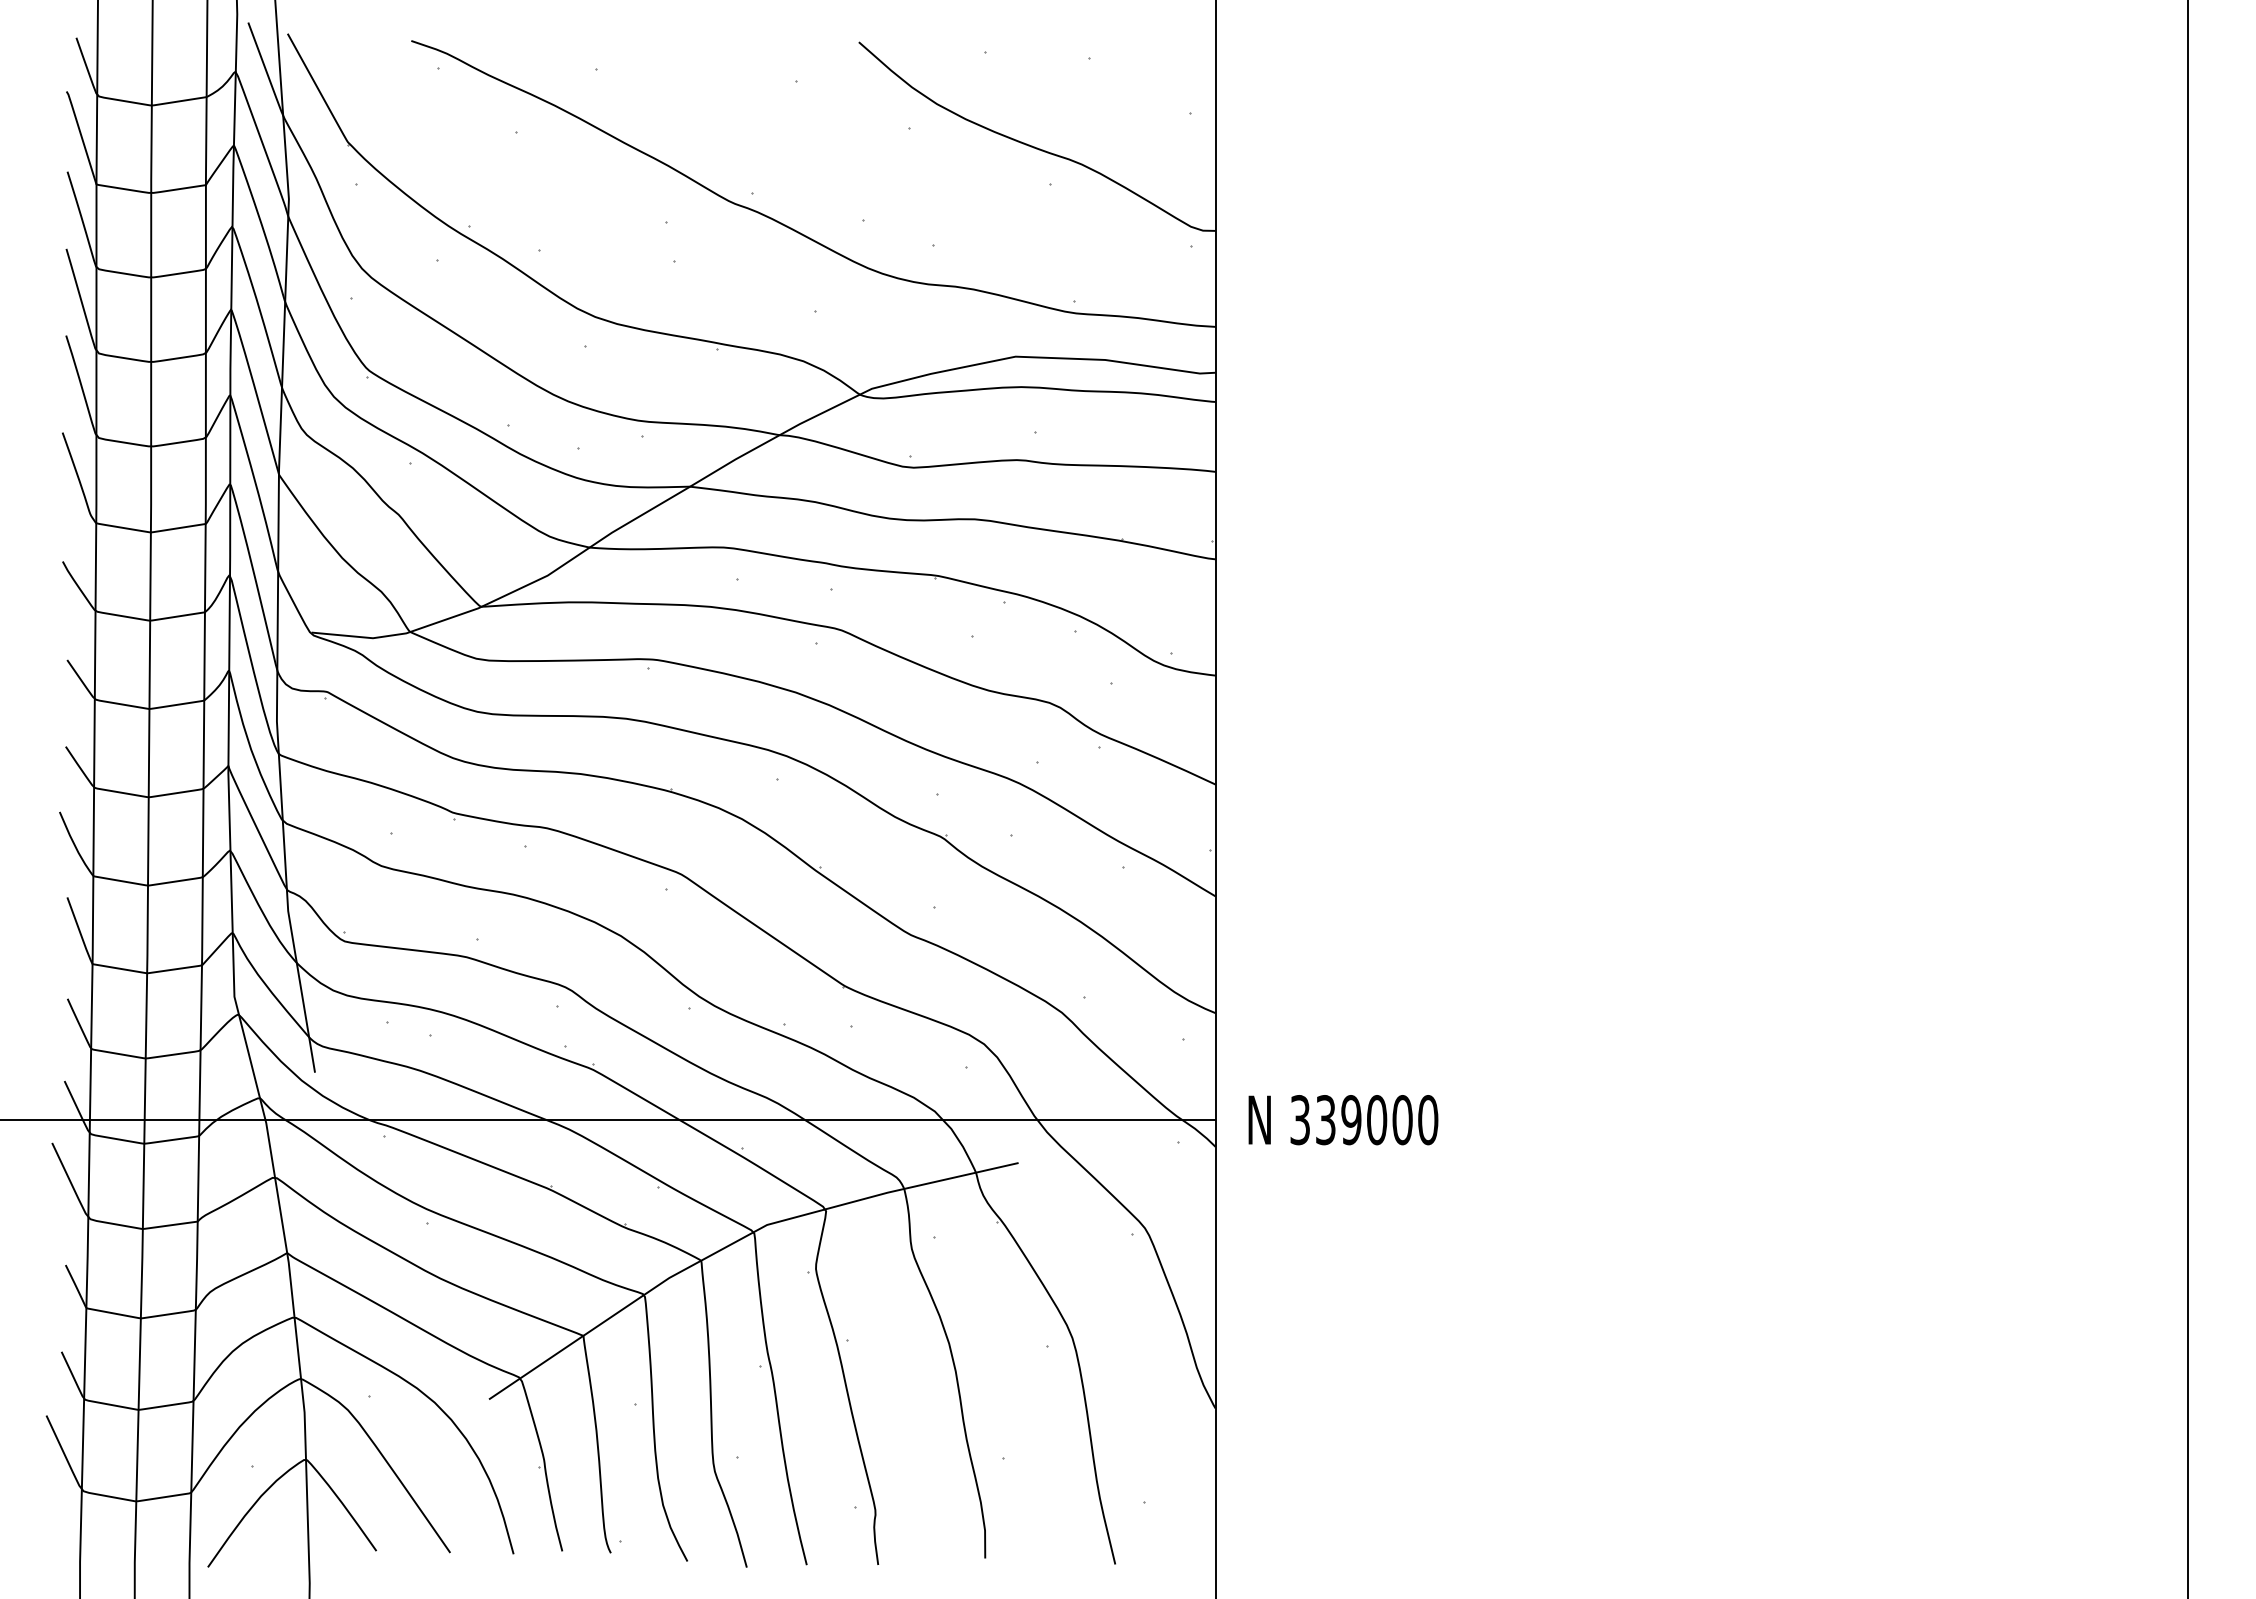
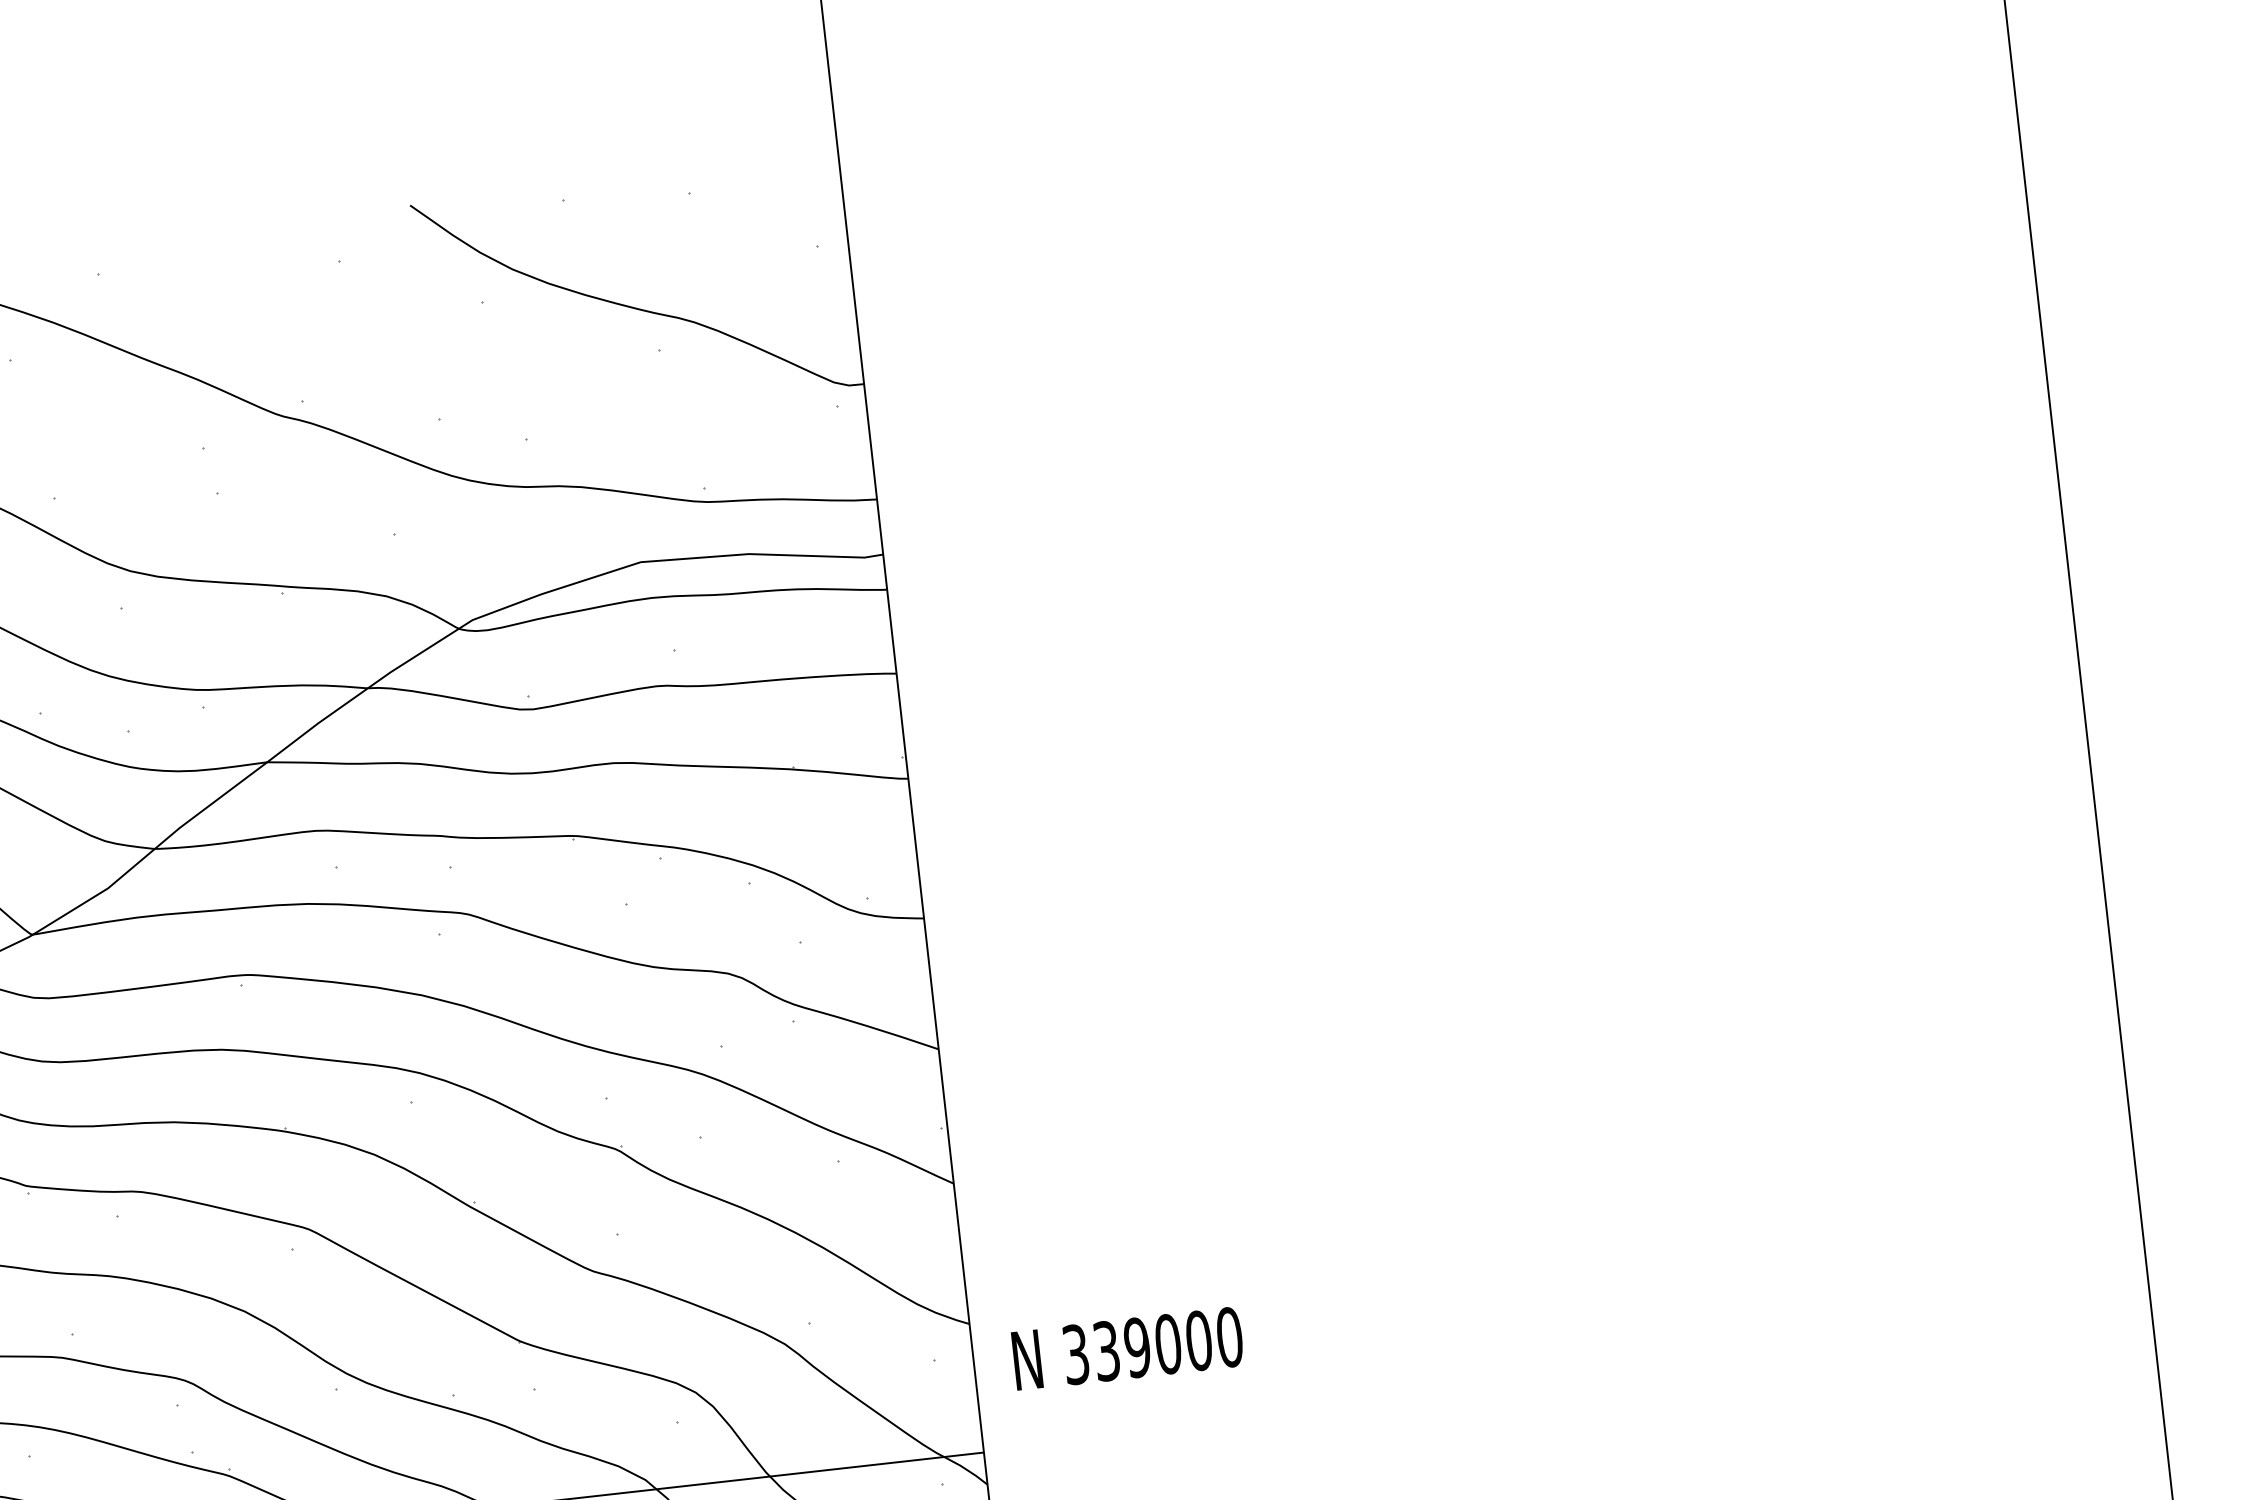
text: (1343, 1120) -> (1128, 1349), moved

